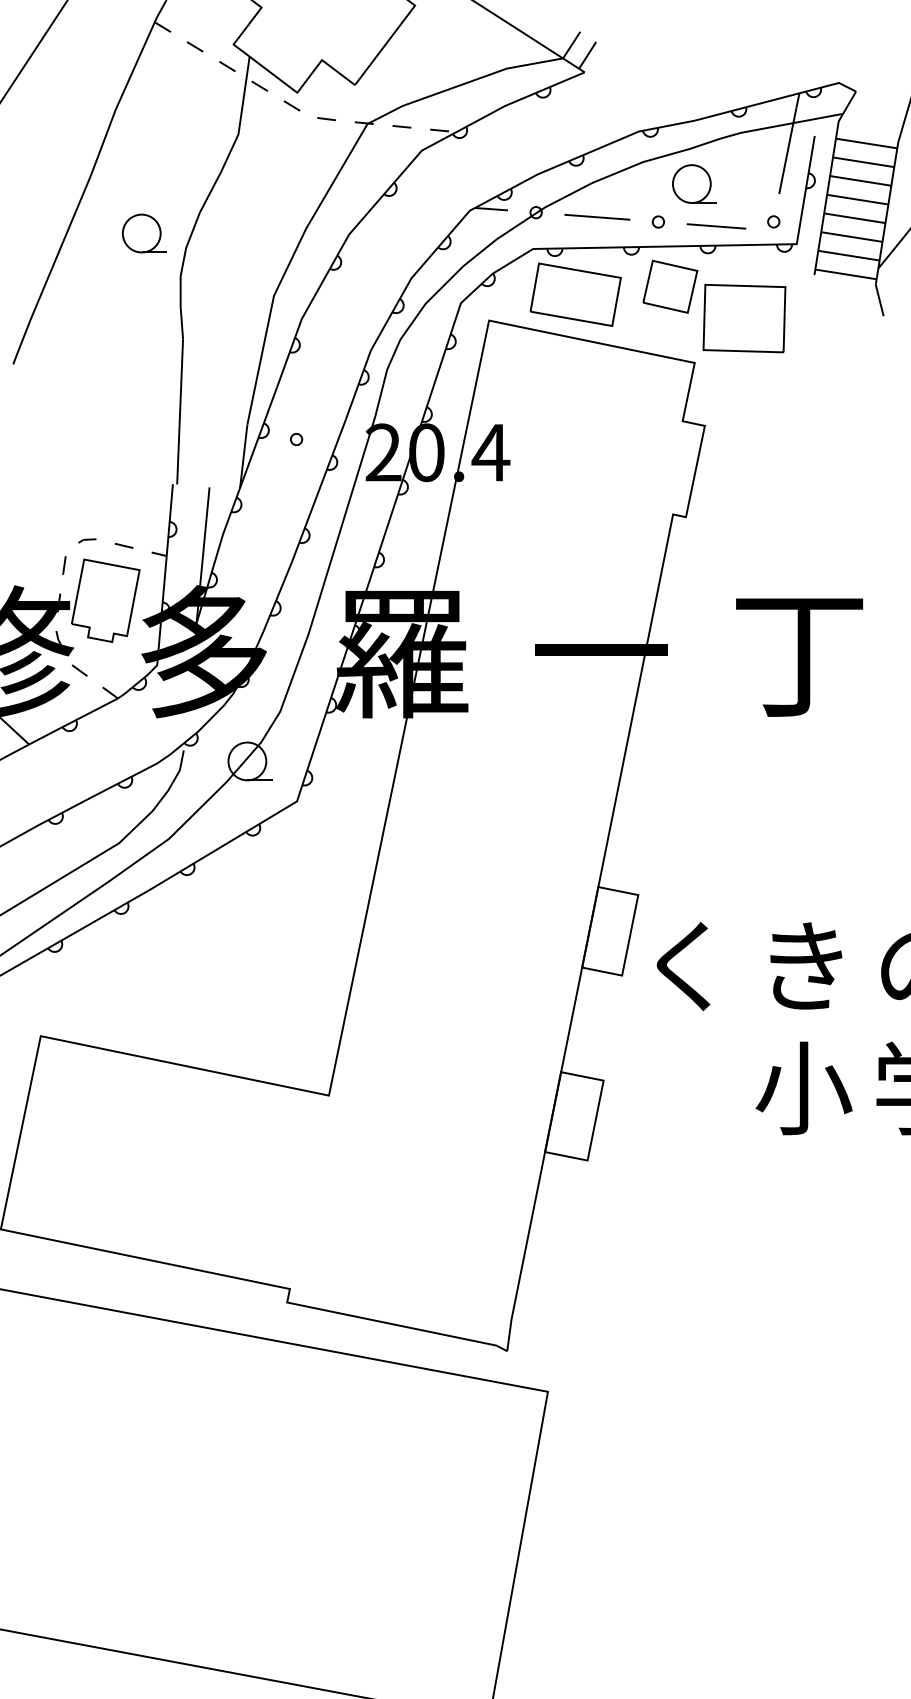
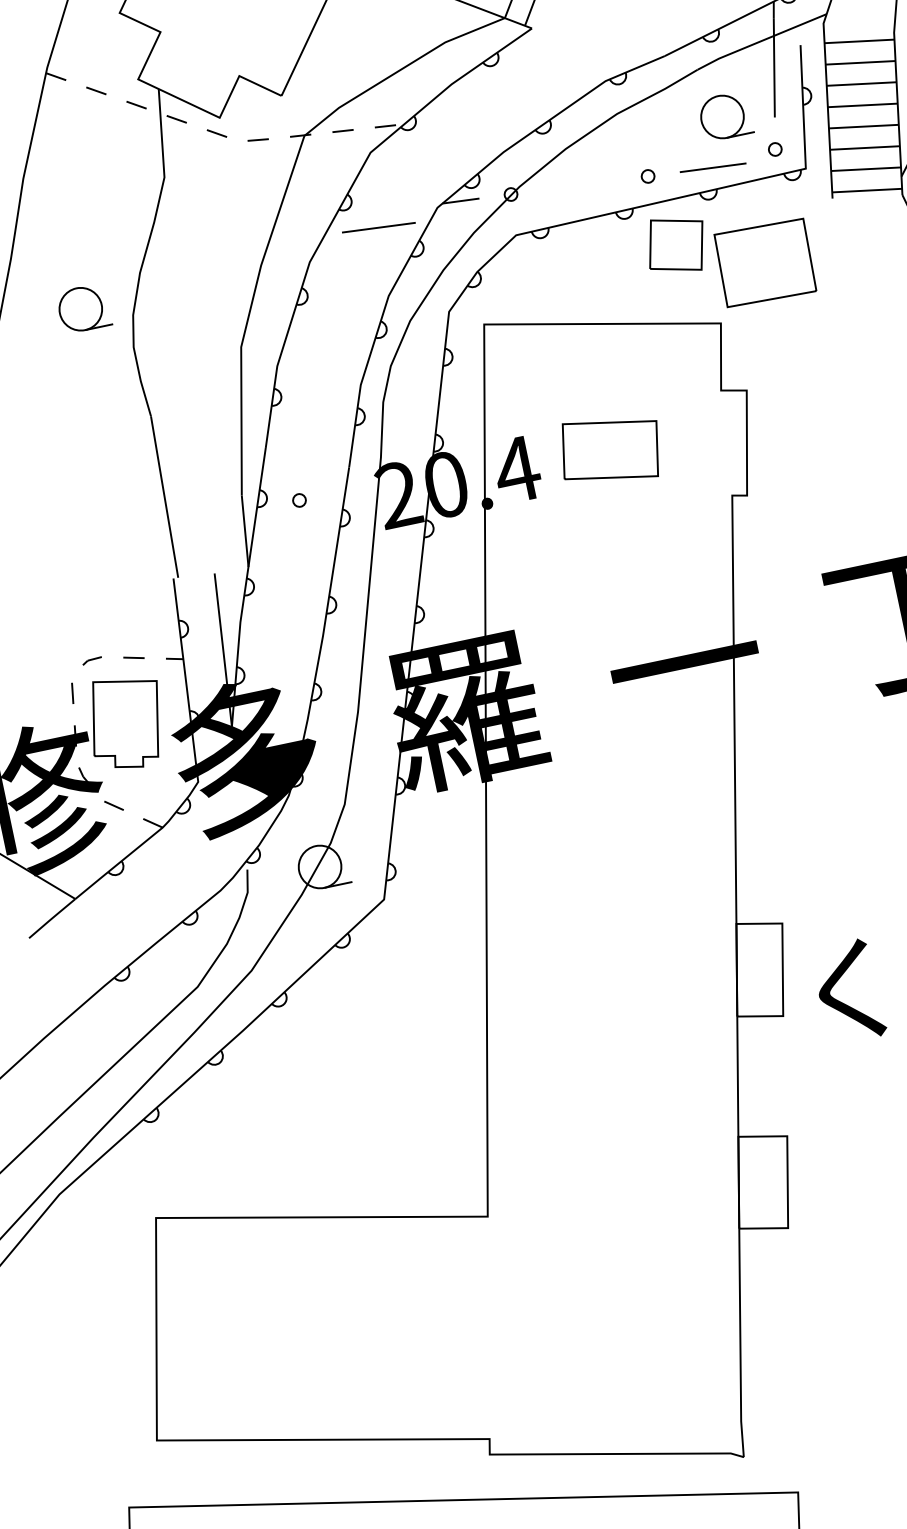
part: (694, 183) -> (725, 115), moved
line: (597, 217) -> (379, 227), moved
part: (575, 294) -> (610, 449), moved

